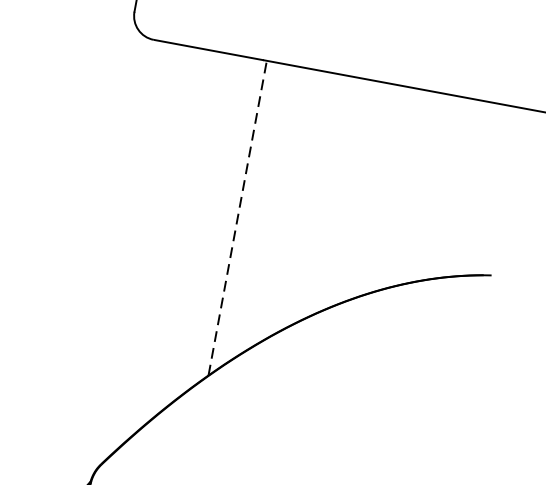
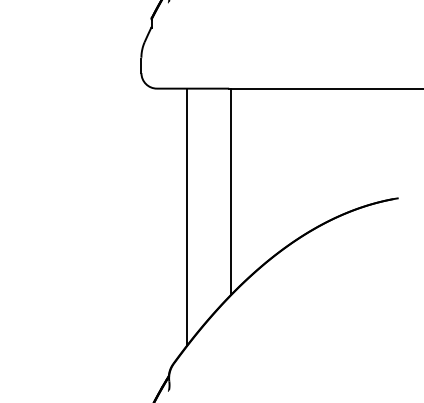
line: (238, 217) -> (231, 191), dashed -> solid
line: (162, 244) -> (186, 217), added

